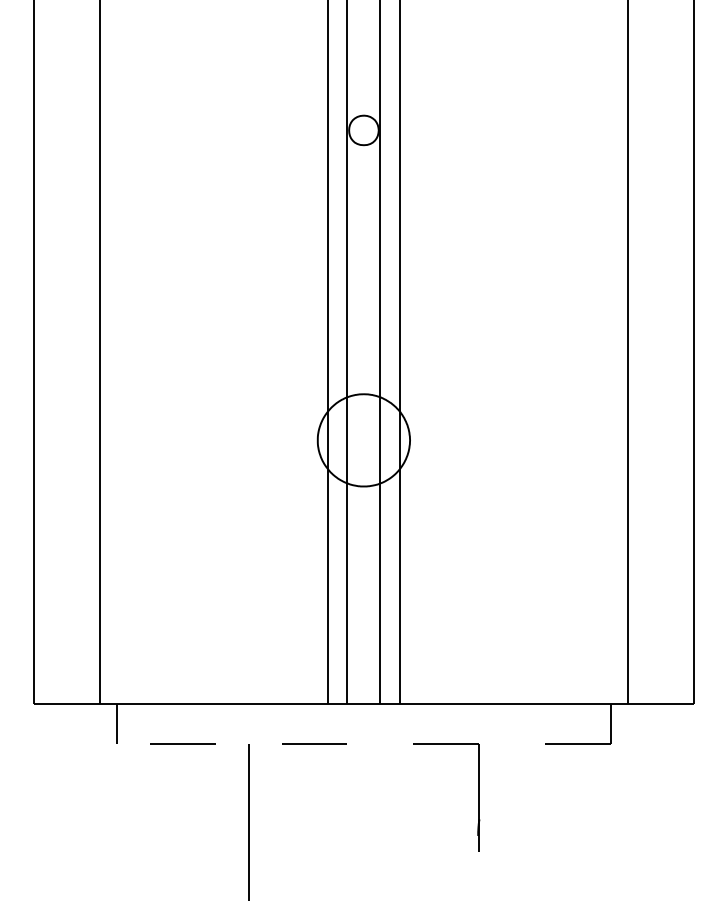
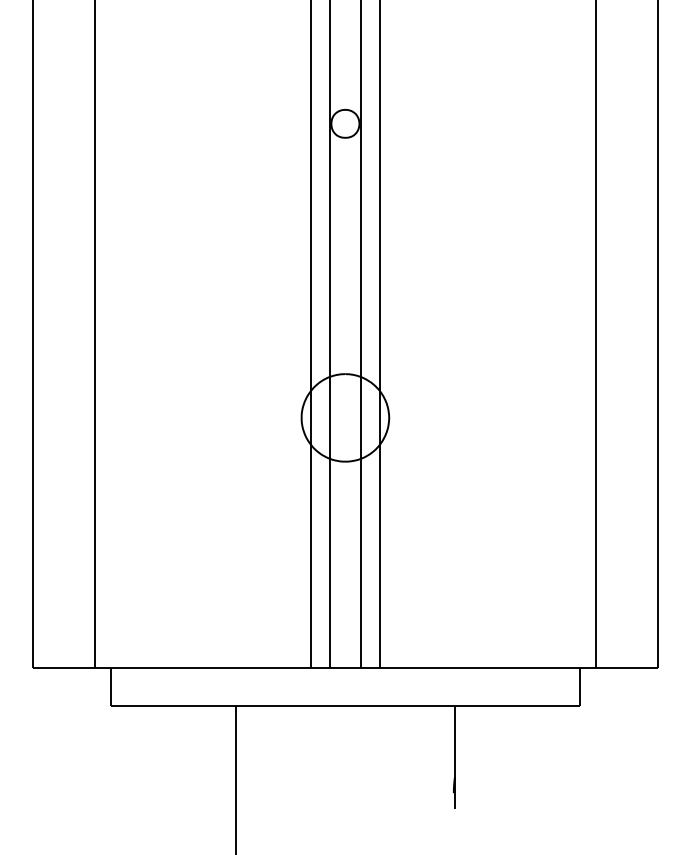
line: (364, 743) -> (345, 705), dashed -> solid

